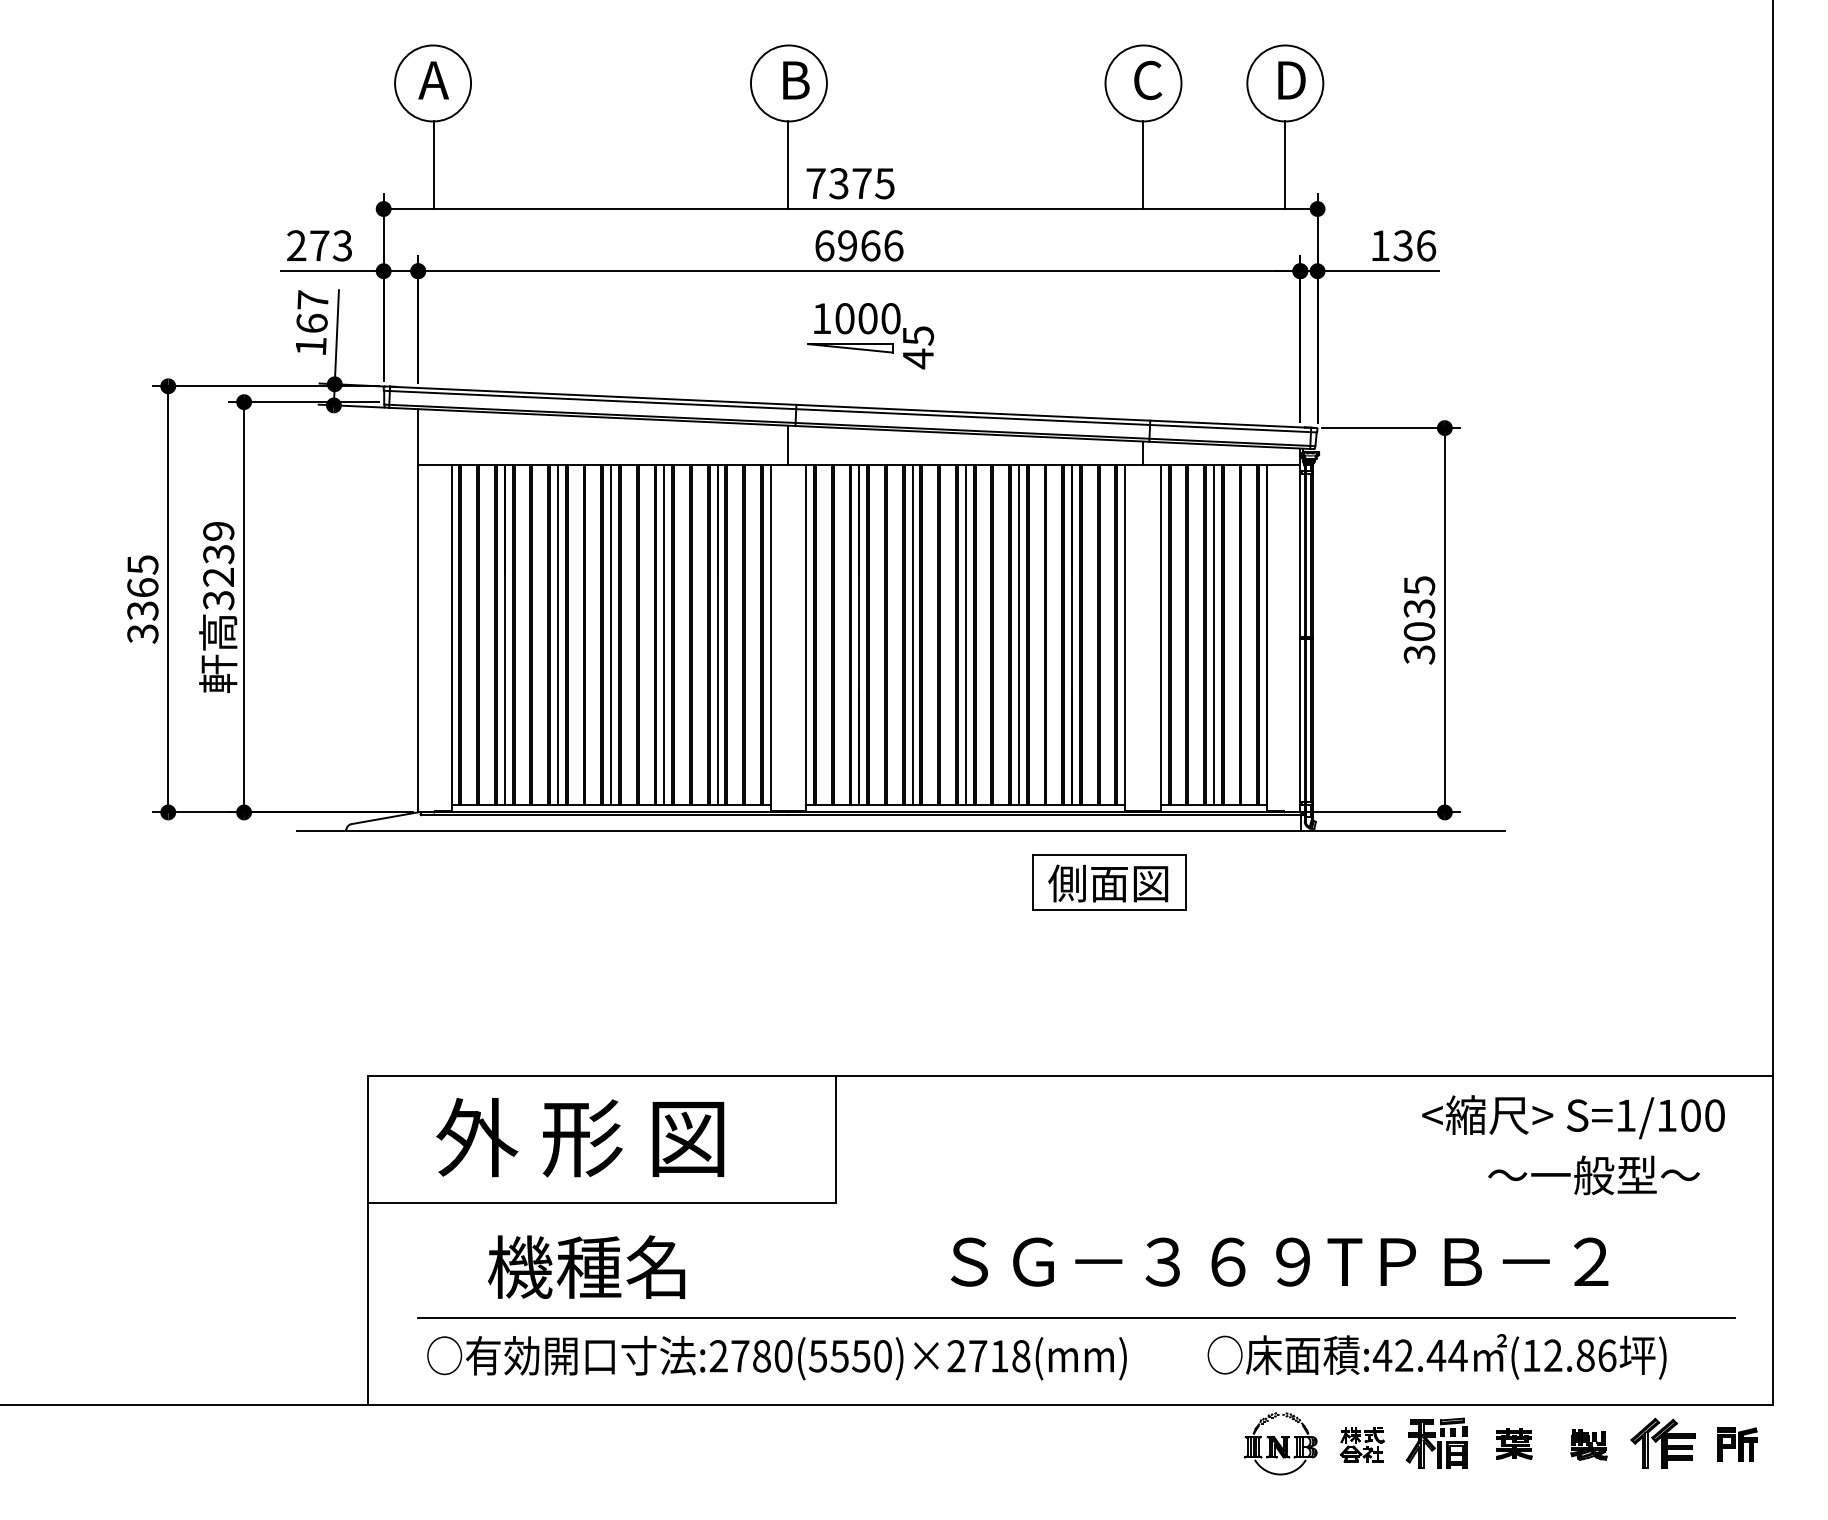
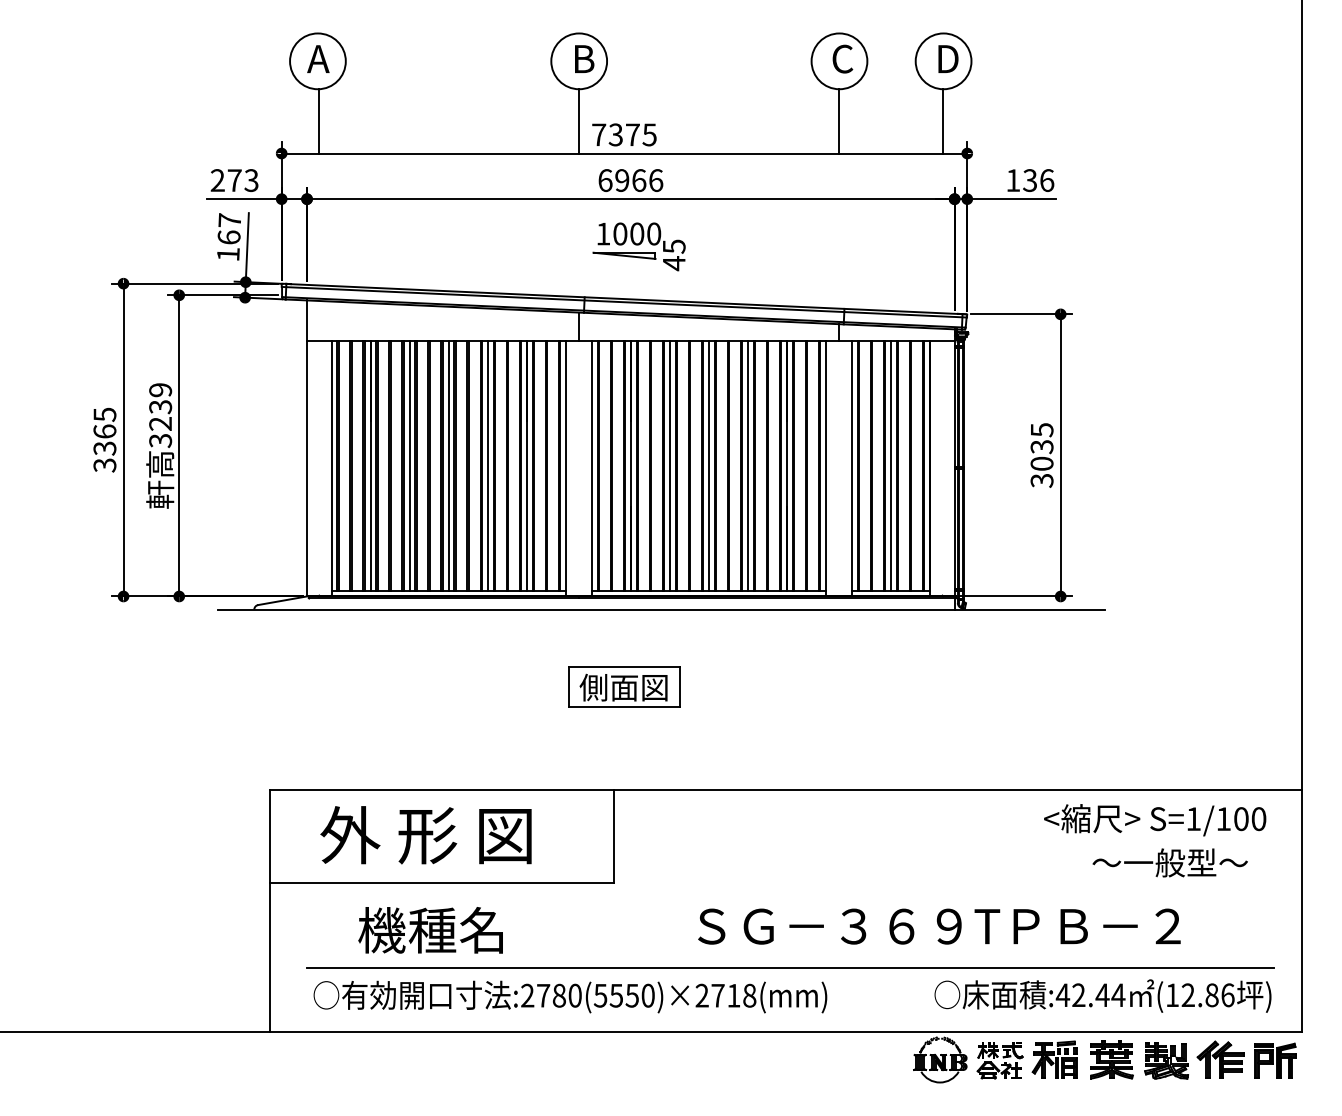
part: (1109, 881) -> (624, 686), moved
text: (1436, 1355) -> (1102, 995), moved
part: (1514, 1443) -> (1111, 1059), size x1.67
part: (1361, 1444) -> (999, 1060), size x1.43
part: (1588, 1444) -> (1166, 1060), size x1.67
part: (1737, 1444) -> (1275, 1060), size x1.43

